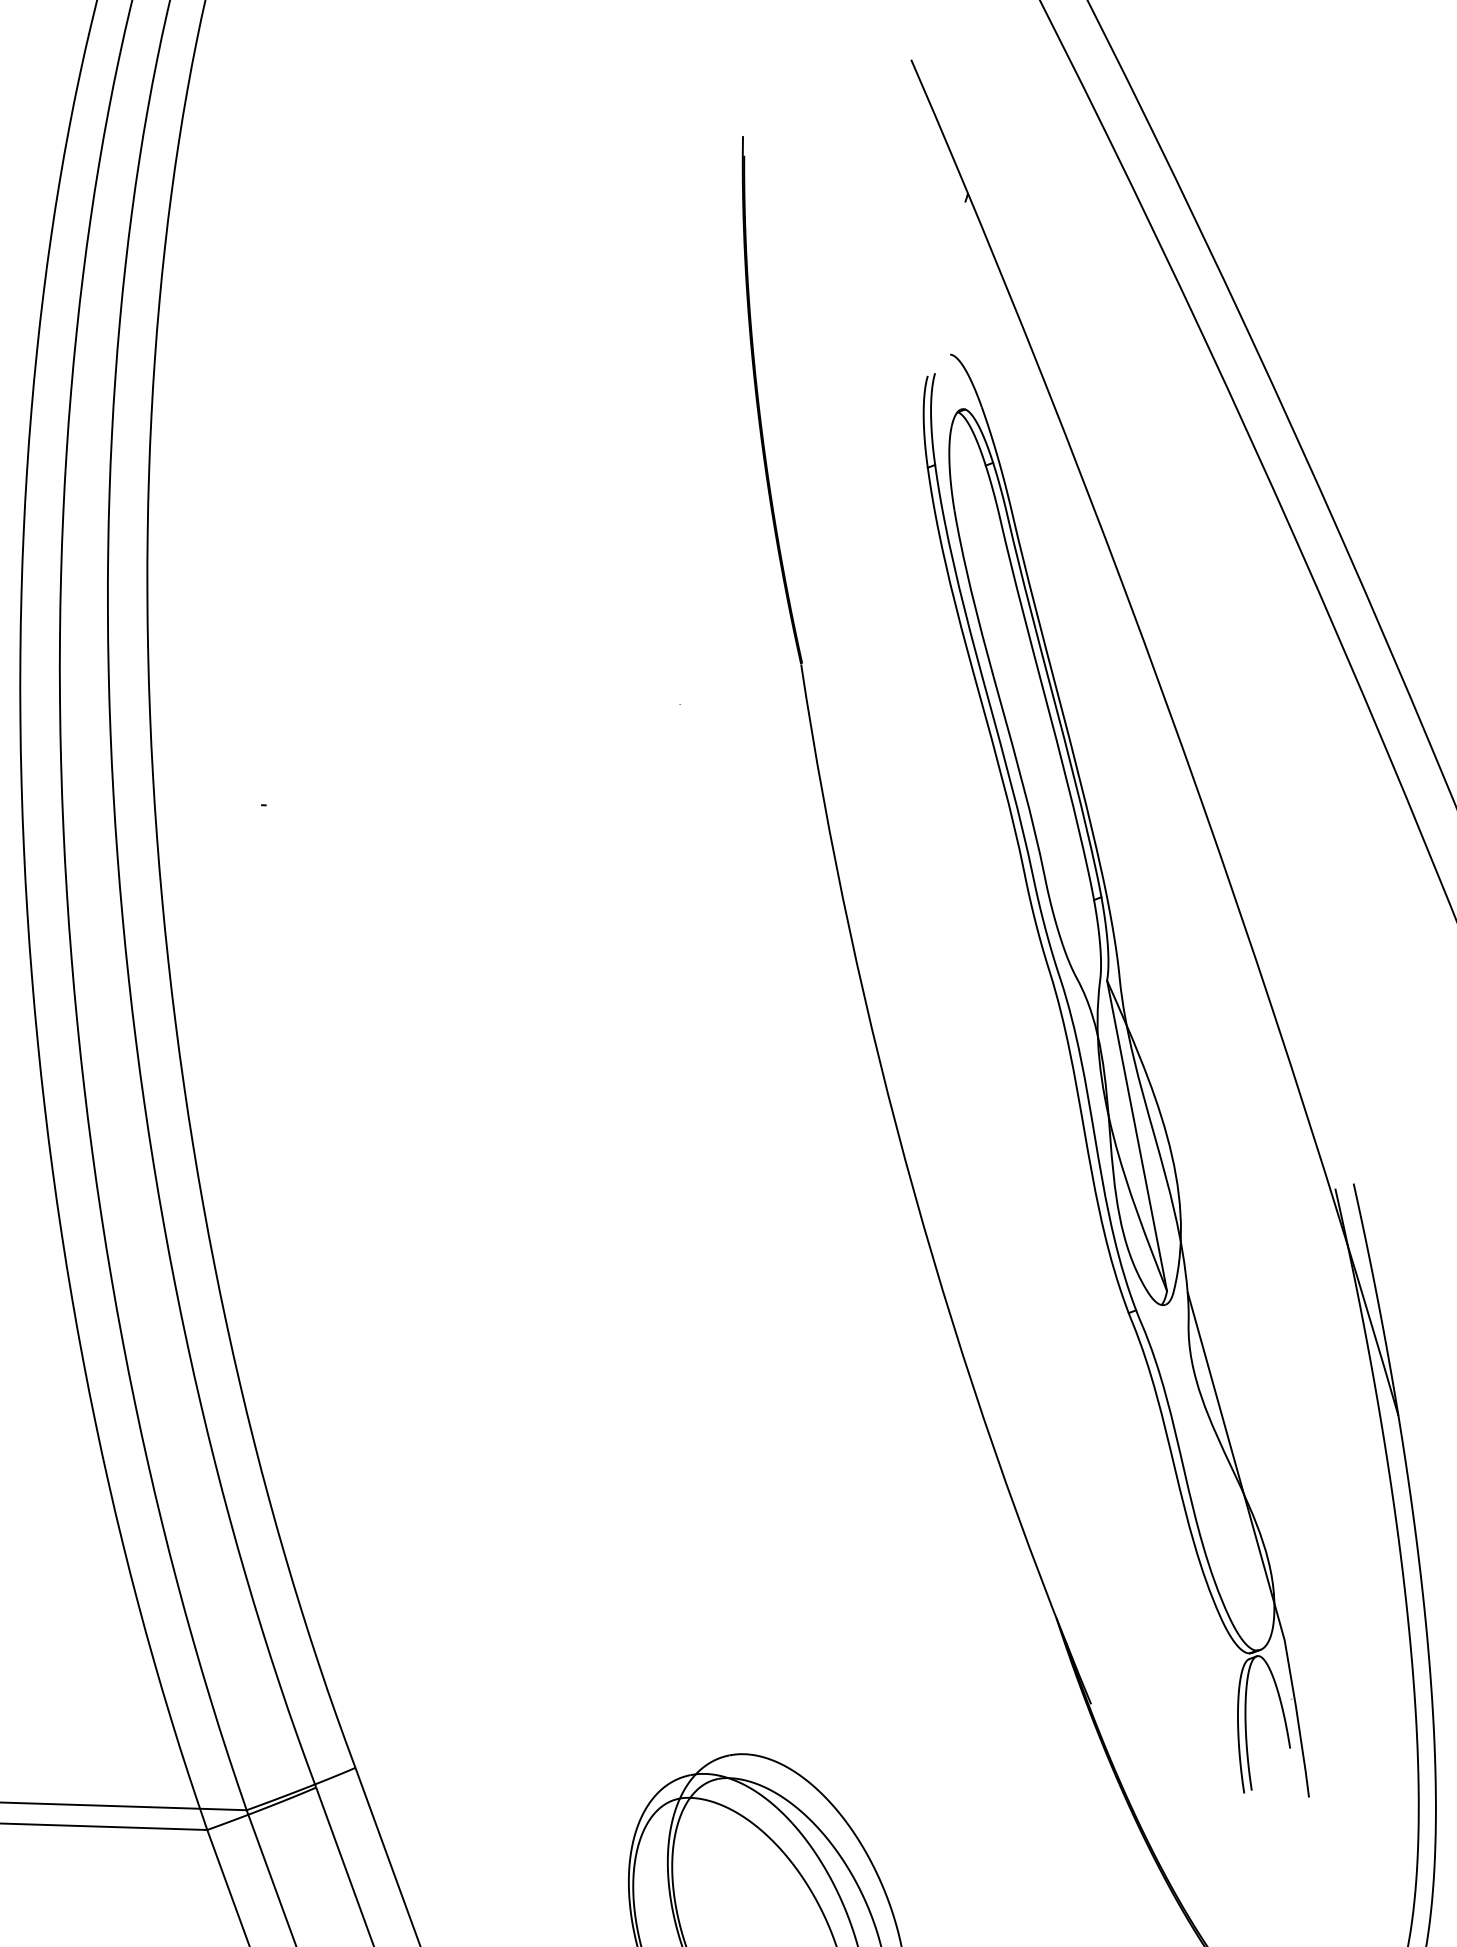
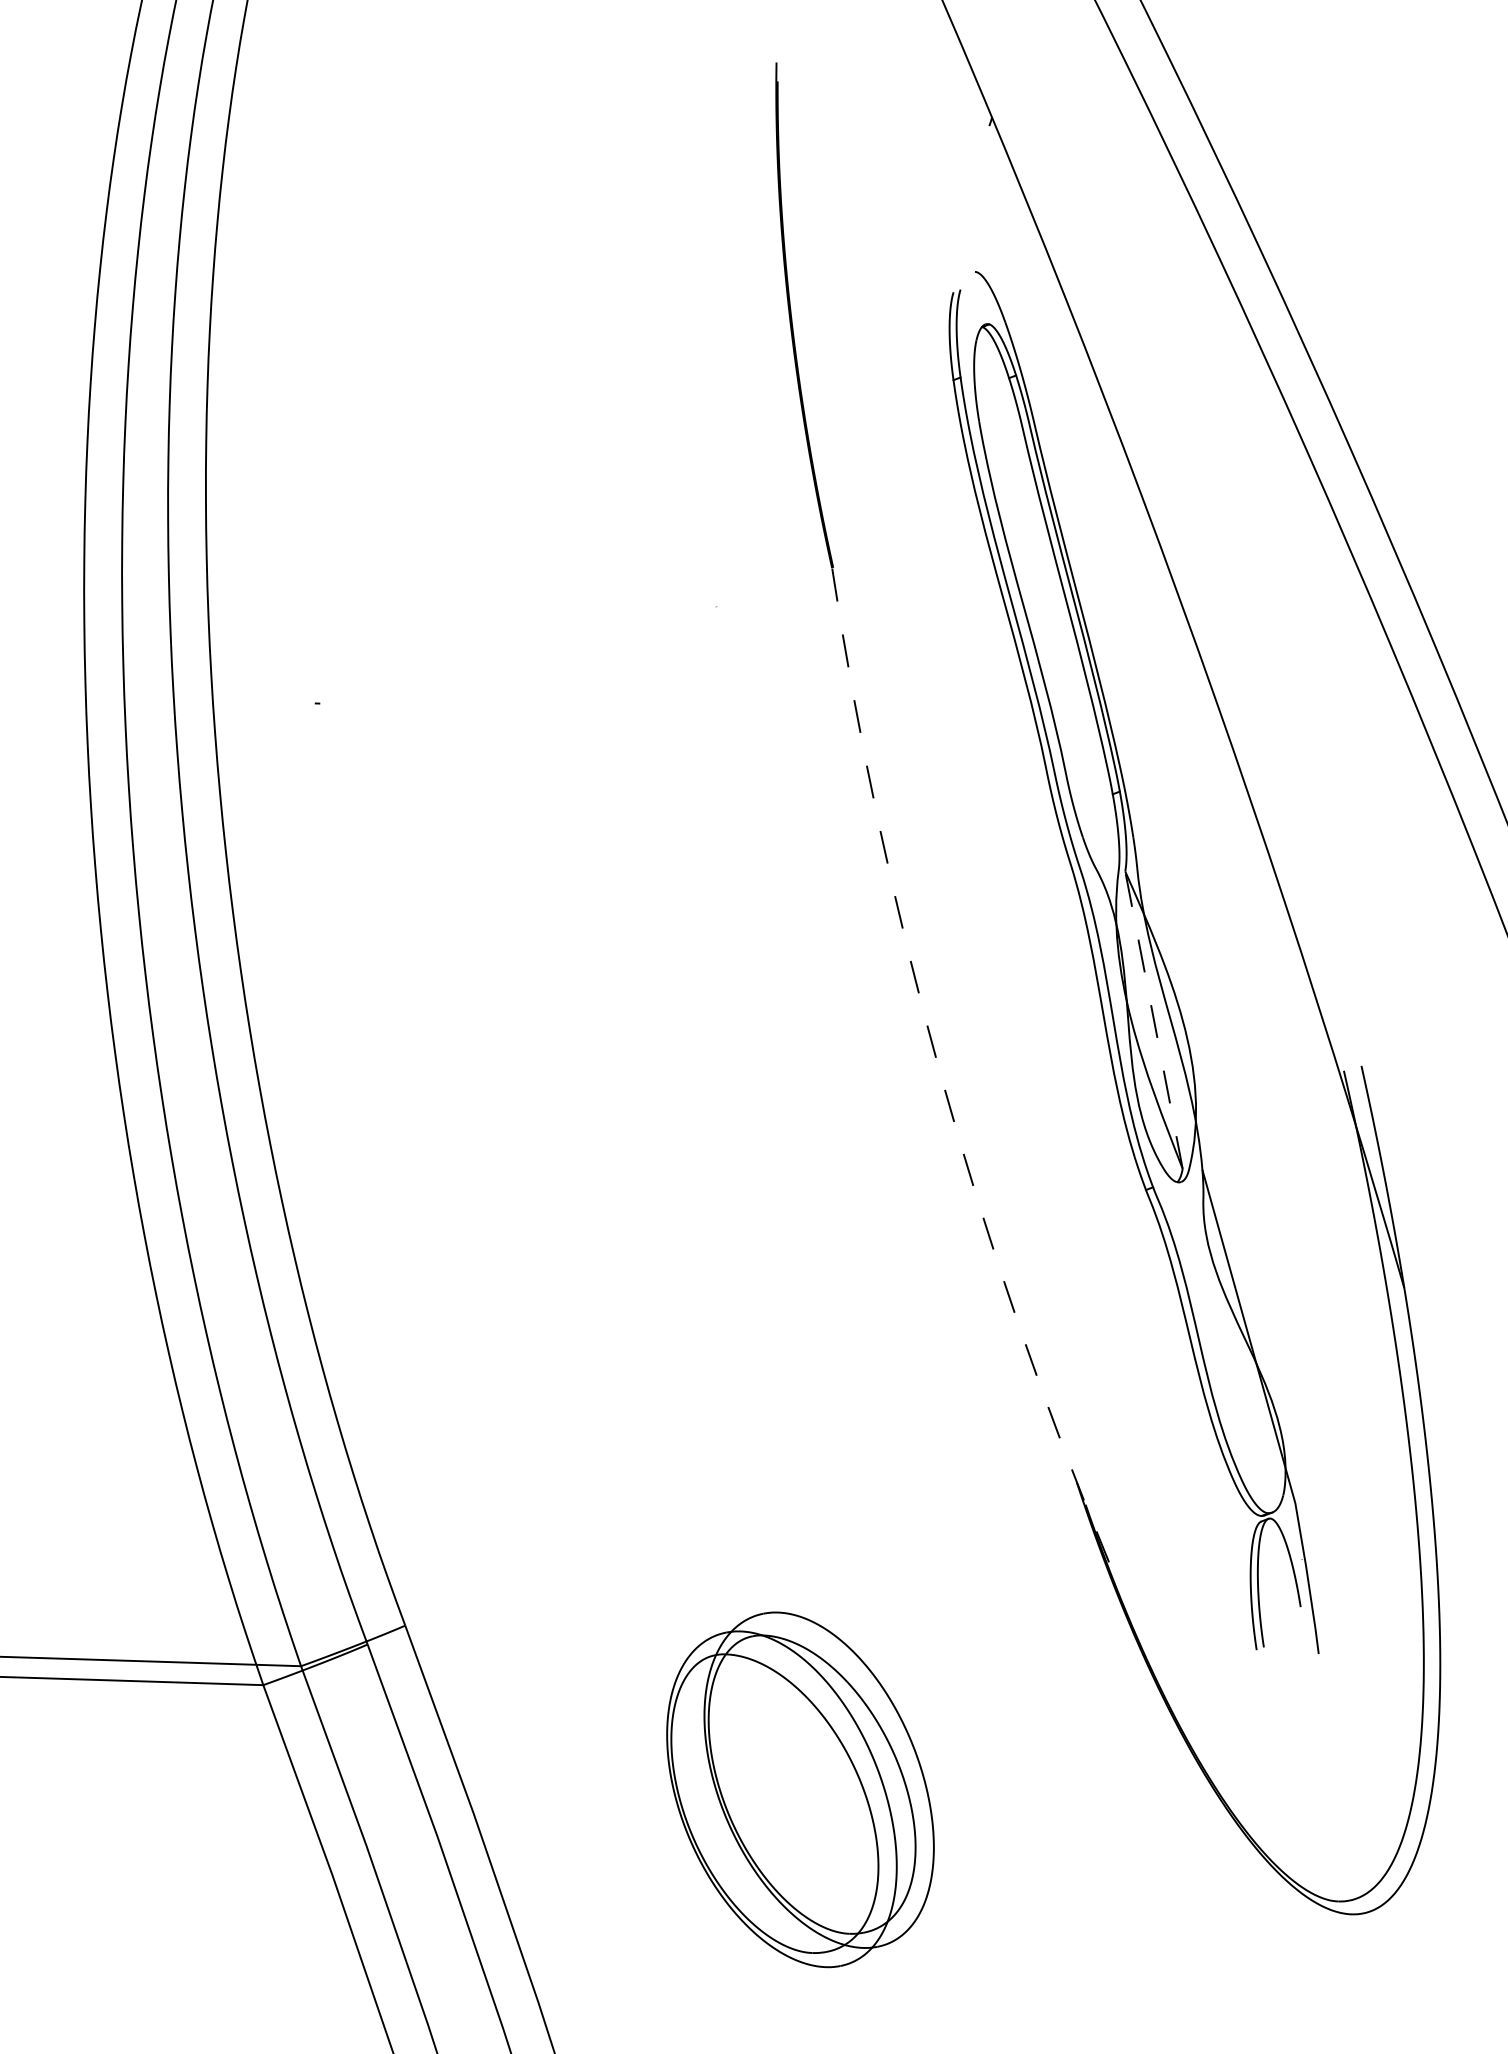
line: (1136, 1135) -> (1153, 1019), solid -> dashed
arc: (914, 1193) -> (940, 1075), solid -> dashed

